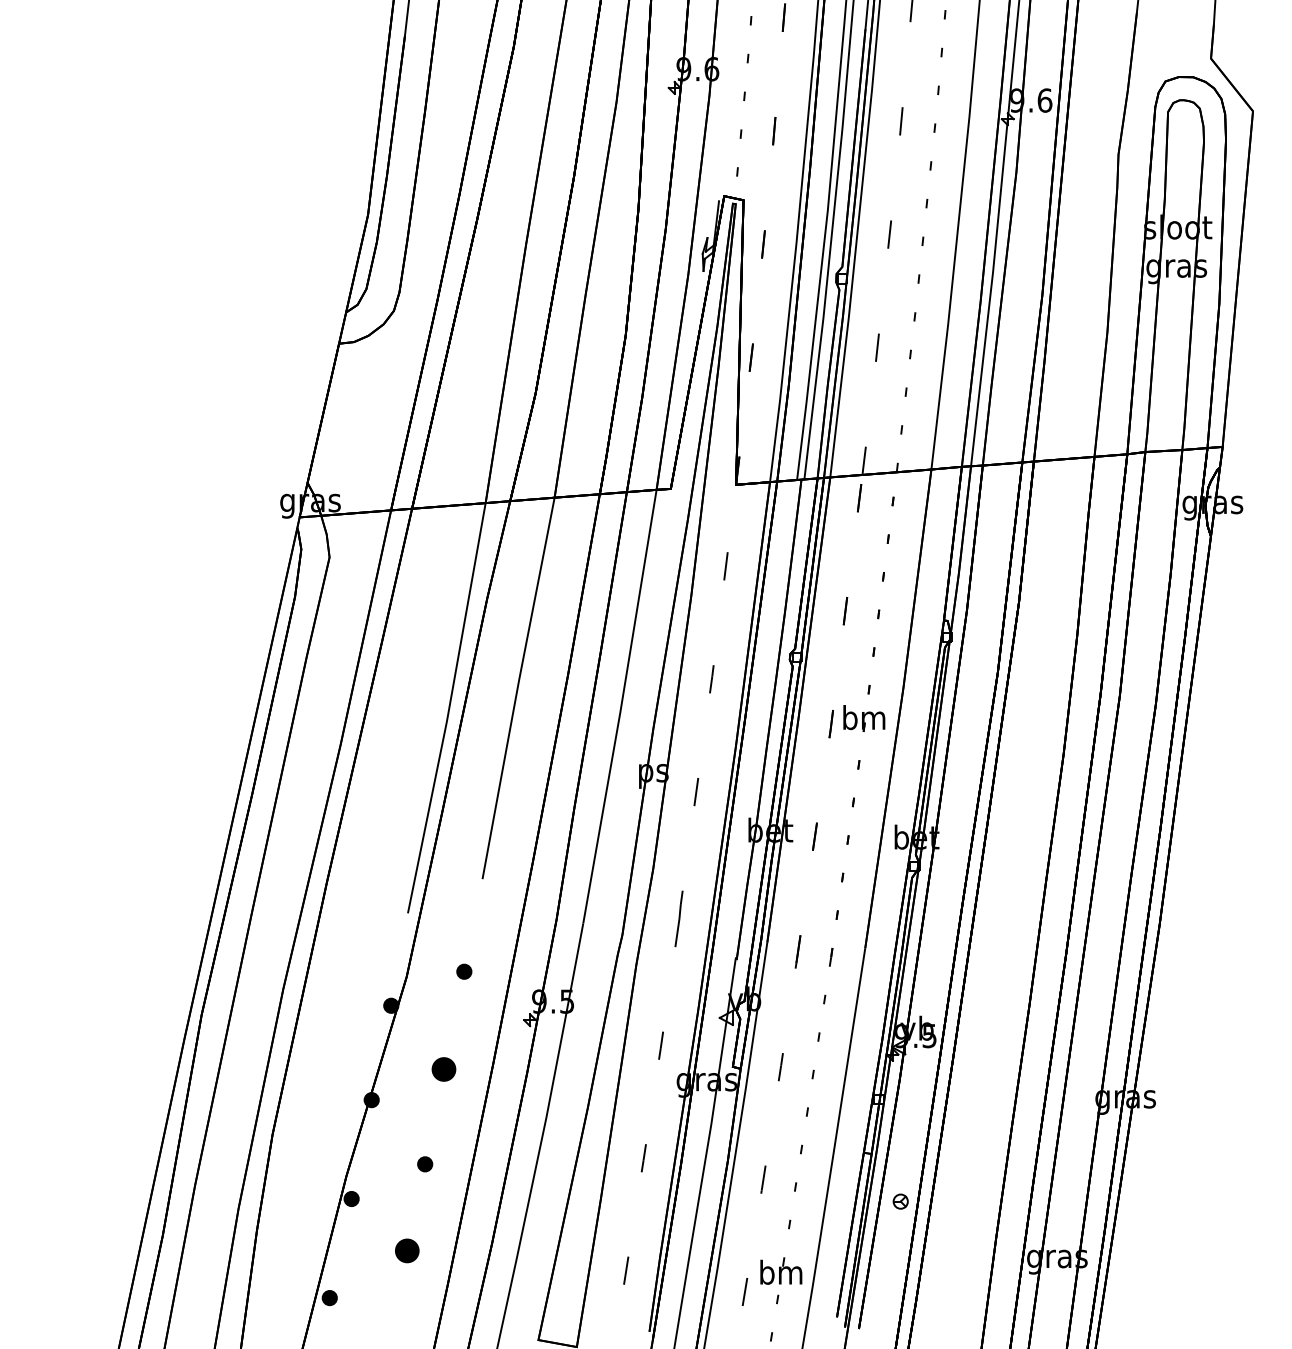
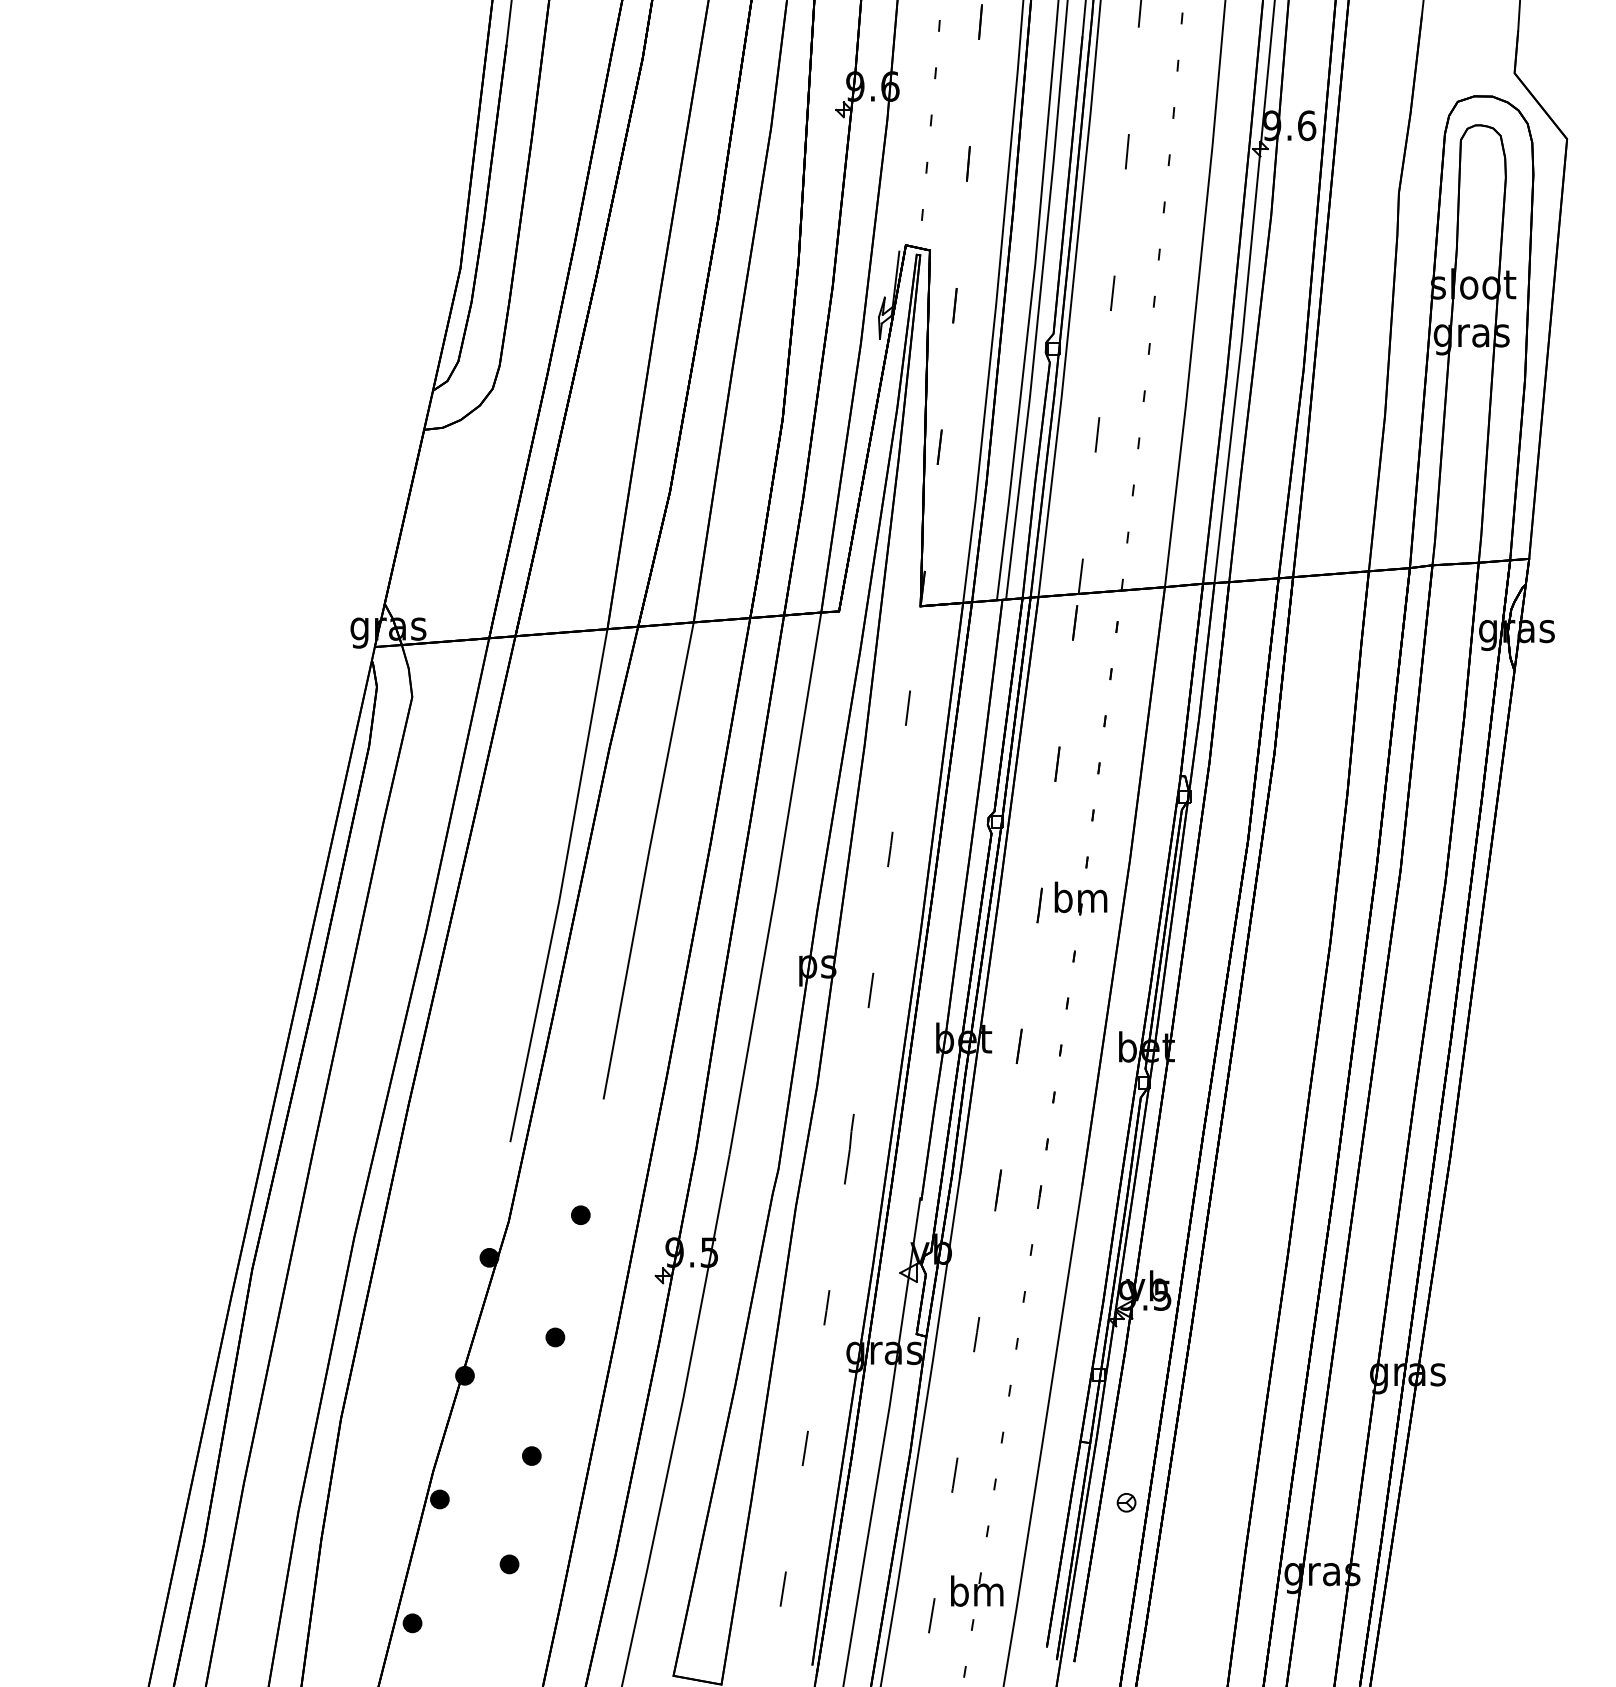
part: (443, 1069) -> (554, 1337), size x0.62
part: (407, 1250) -> (509, 1563), size x0.62

